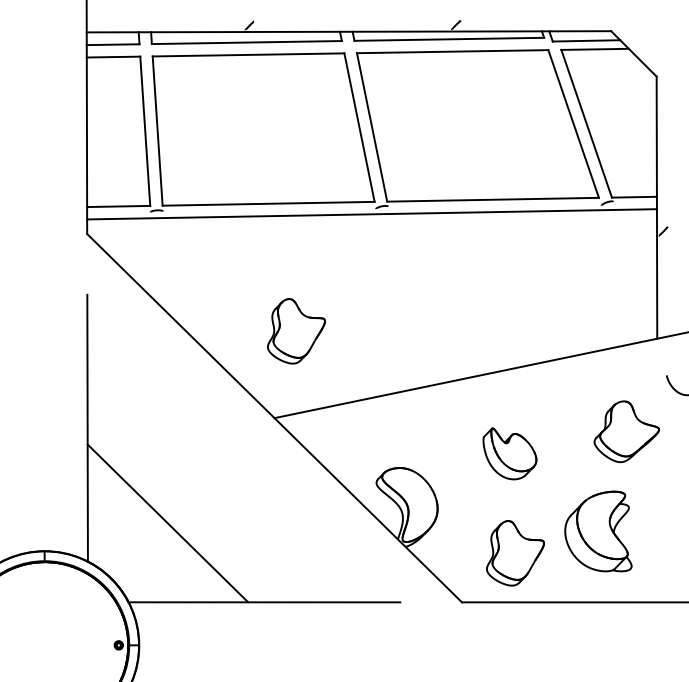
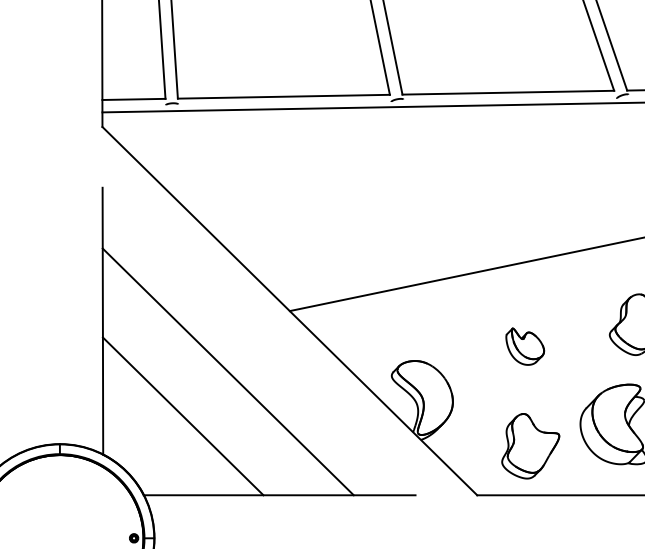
part: (296, 331) -> (311, 224), removed
part: (509, 453) -> (524, 346), size x0.71
line: (212, 478) -> (227, 371), added

